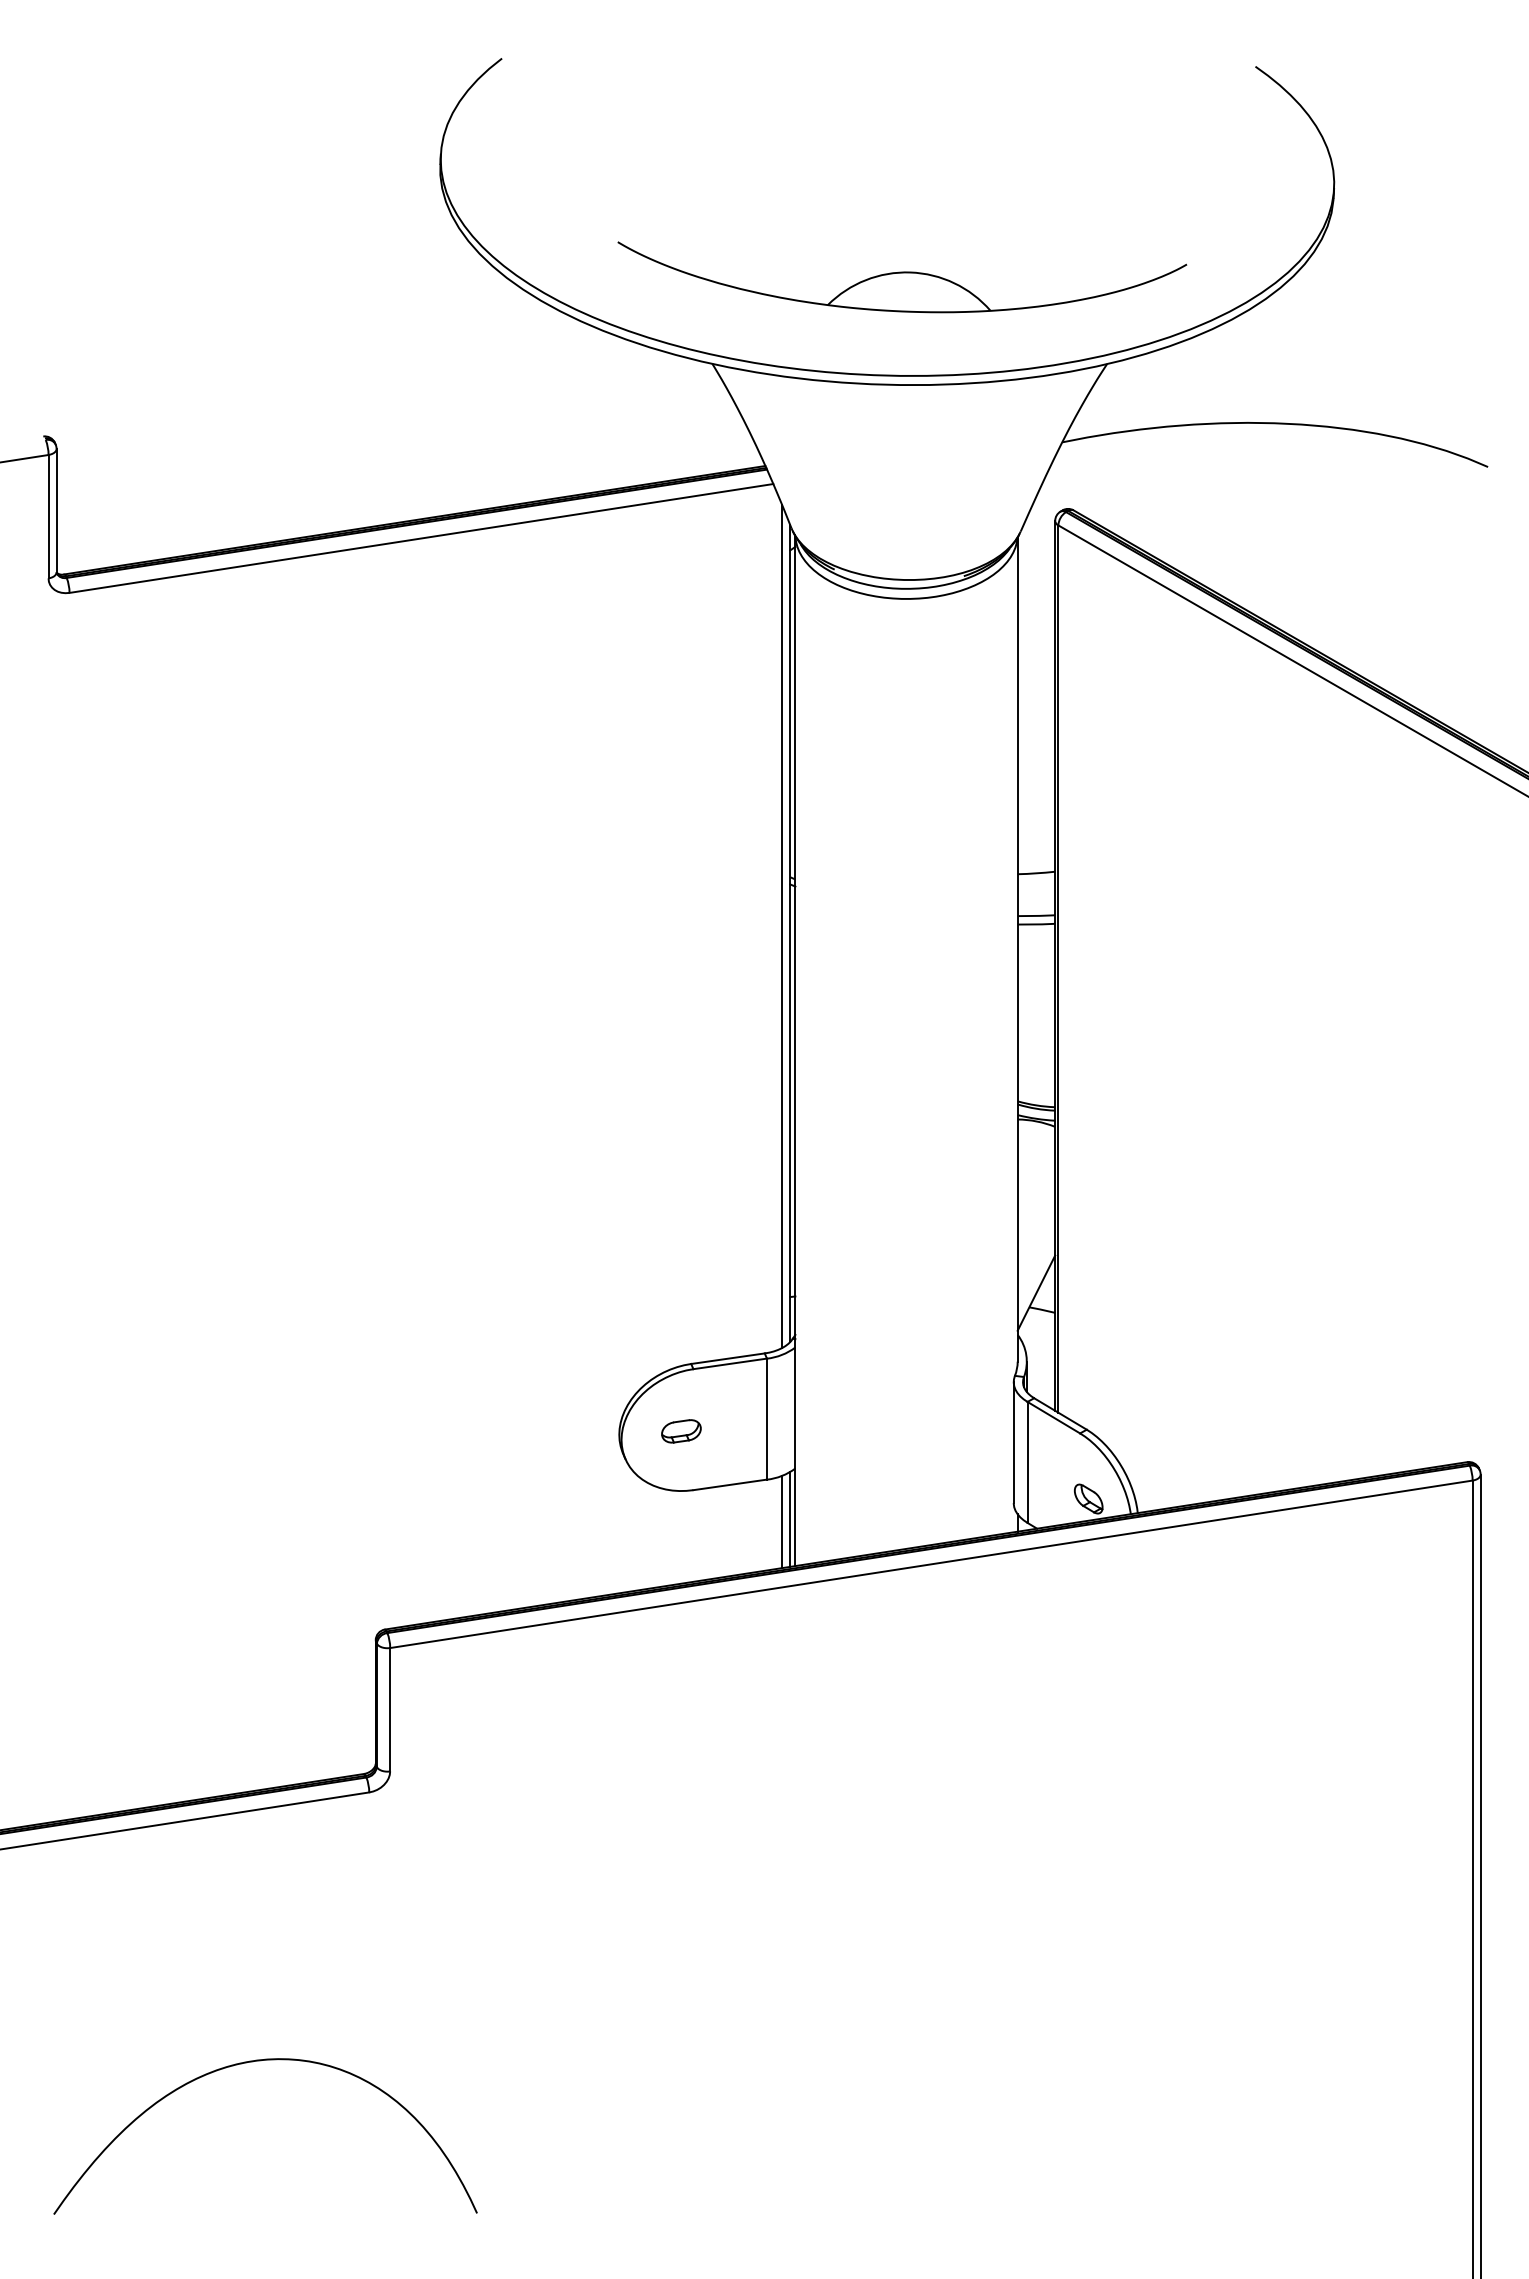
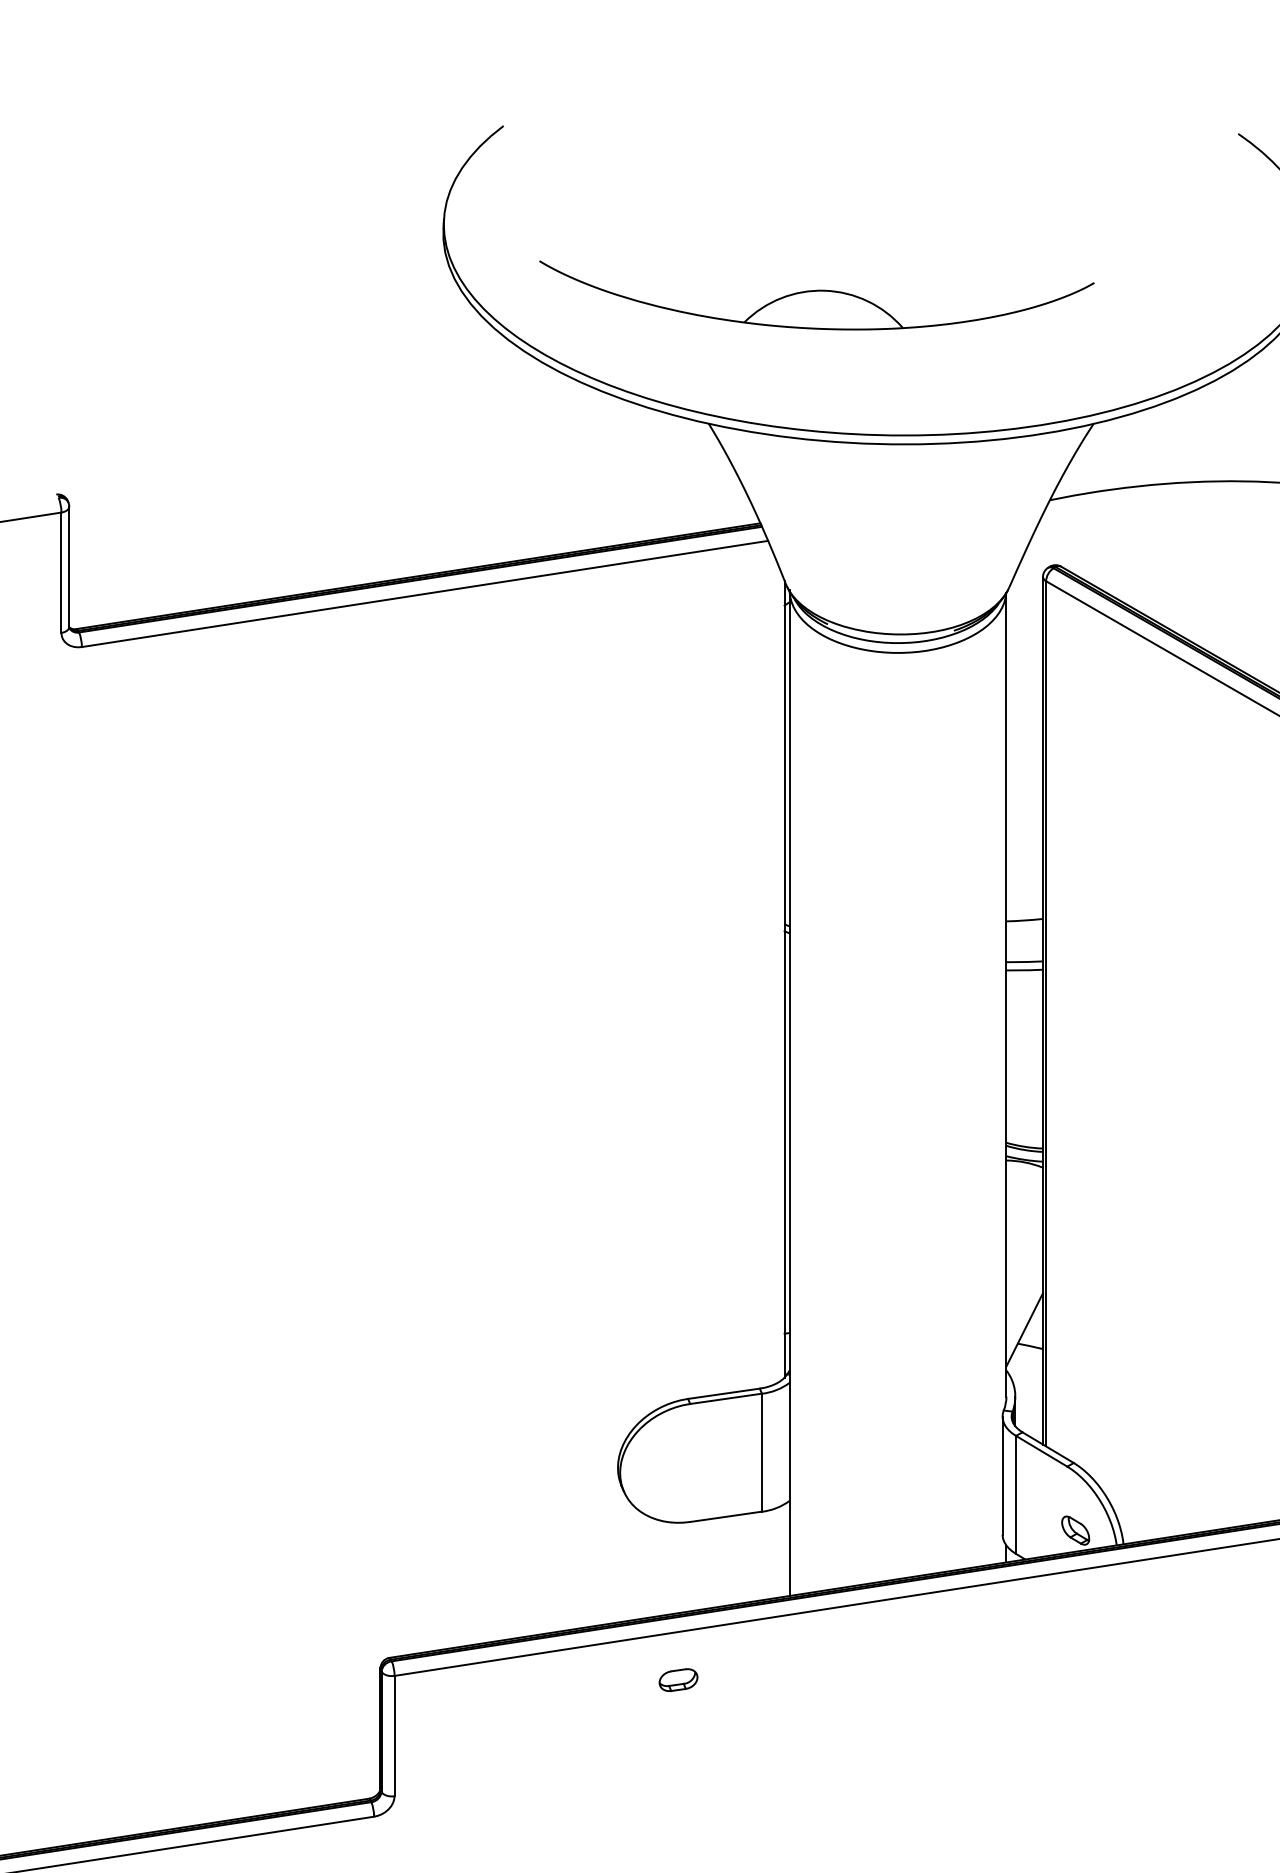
part: (902, 277) -> (817, 295), moved
line: (782, 926) -> (777, 972), removed
part: (681, 1431) -> (678, 1680), moved
line: (790, 1519) -> (784, 1550), removed
line: (782, 1521) -> (777, 1552), removed

